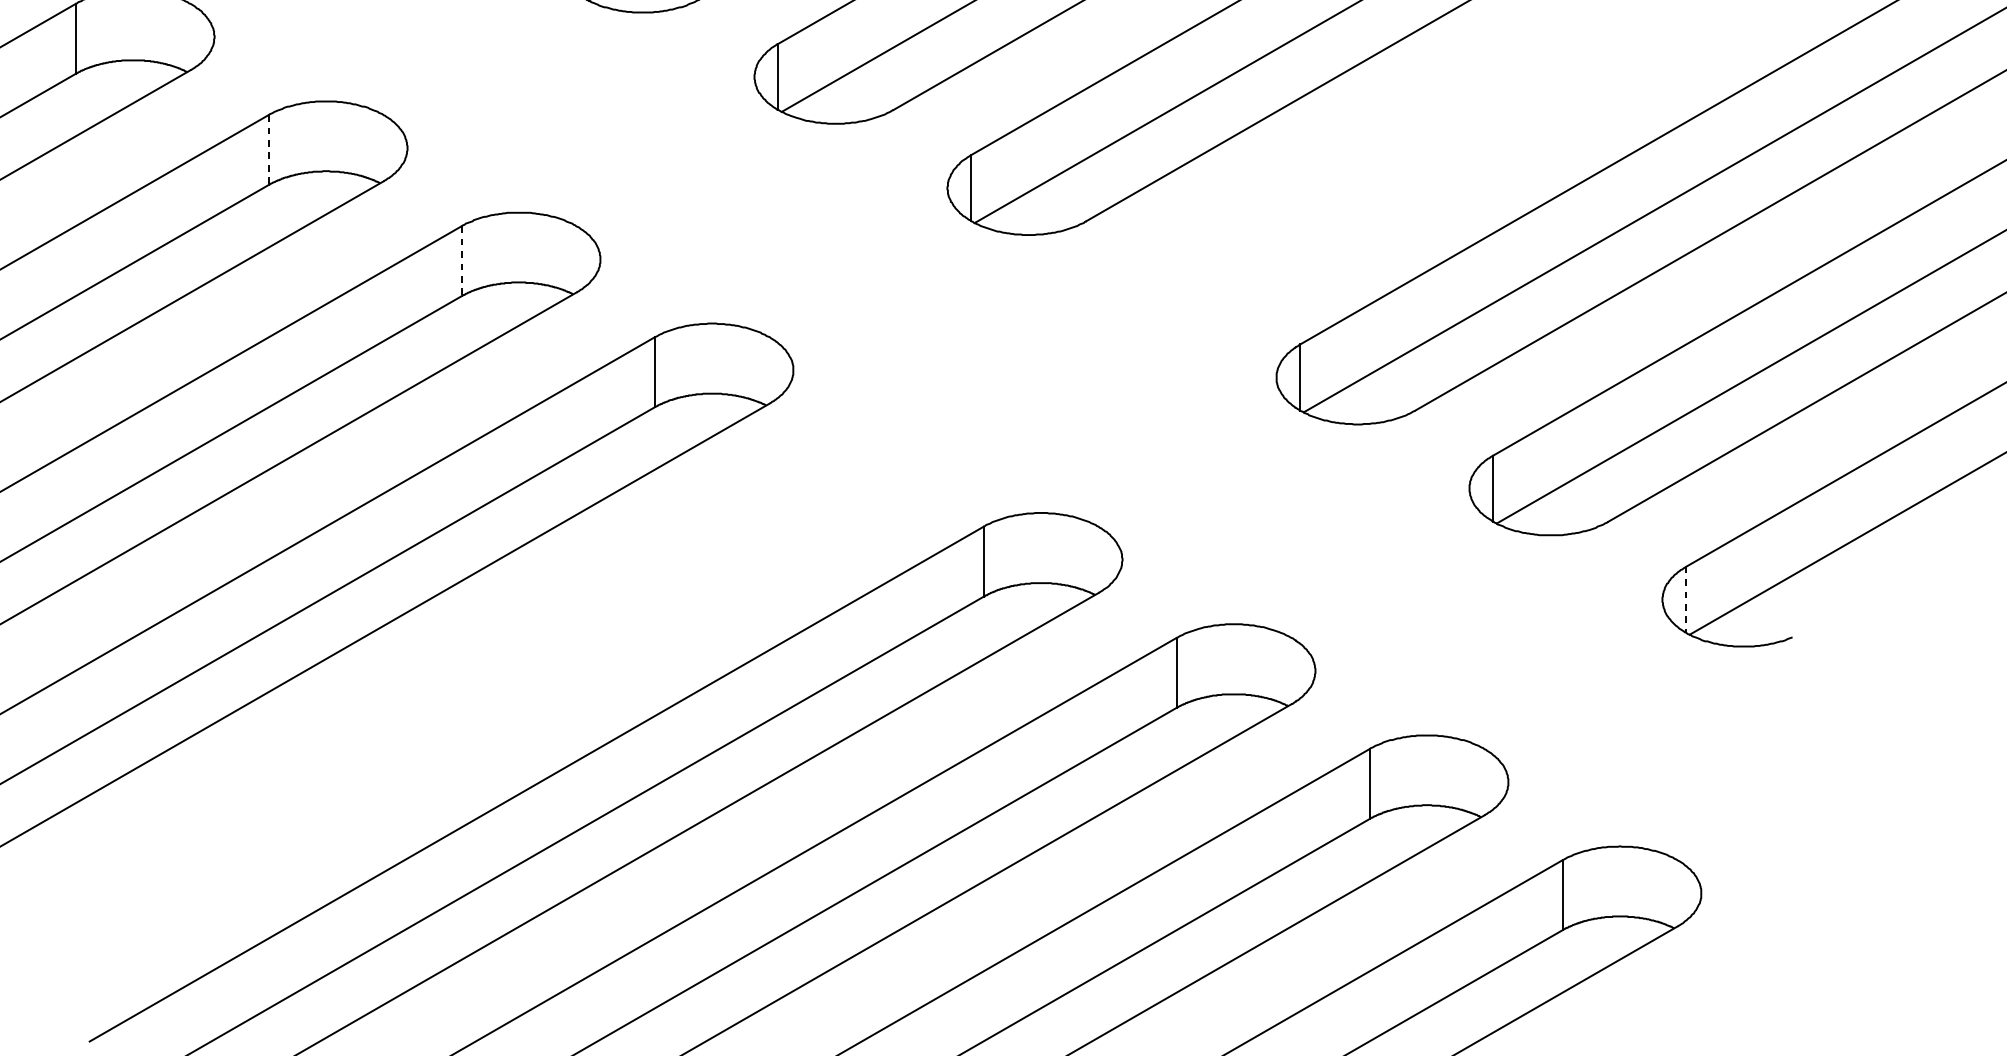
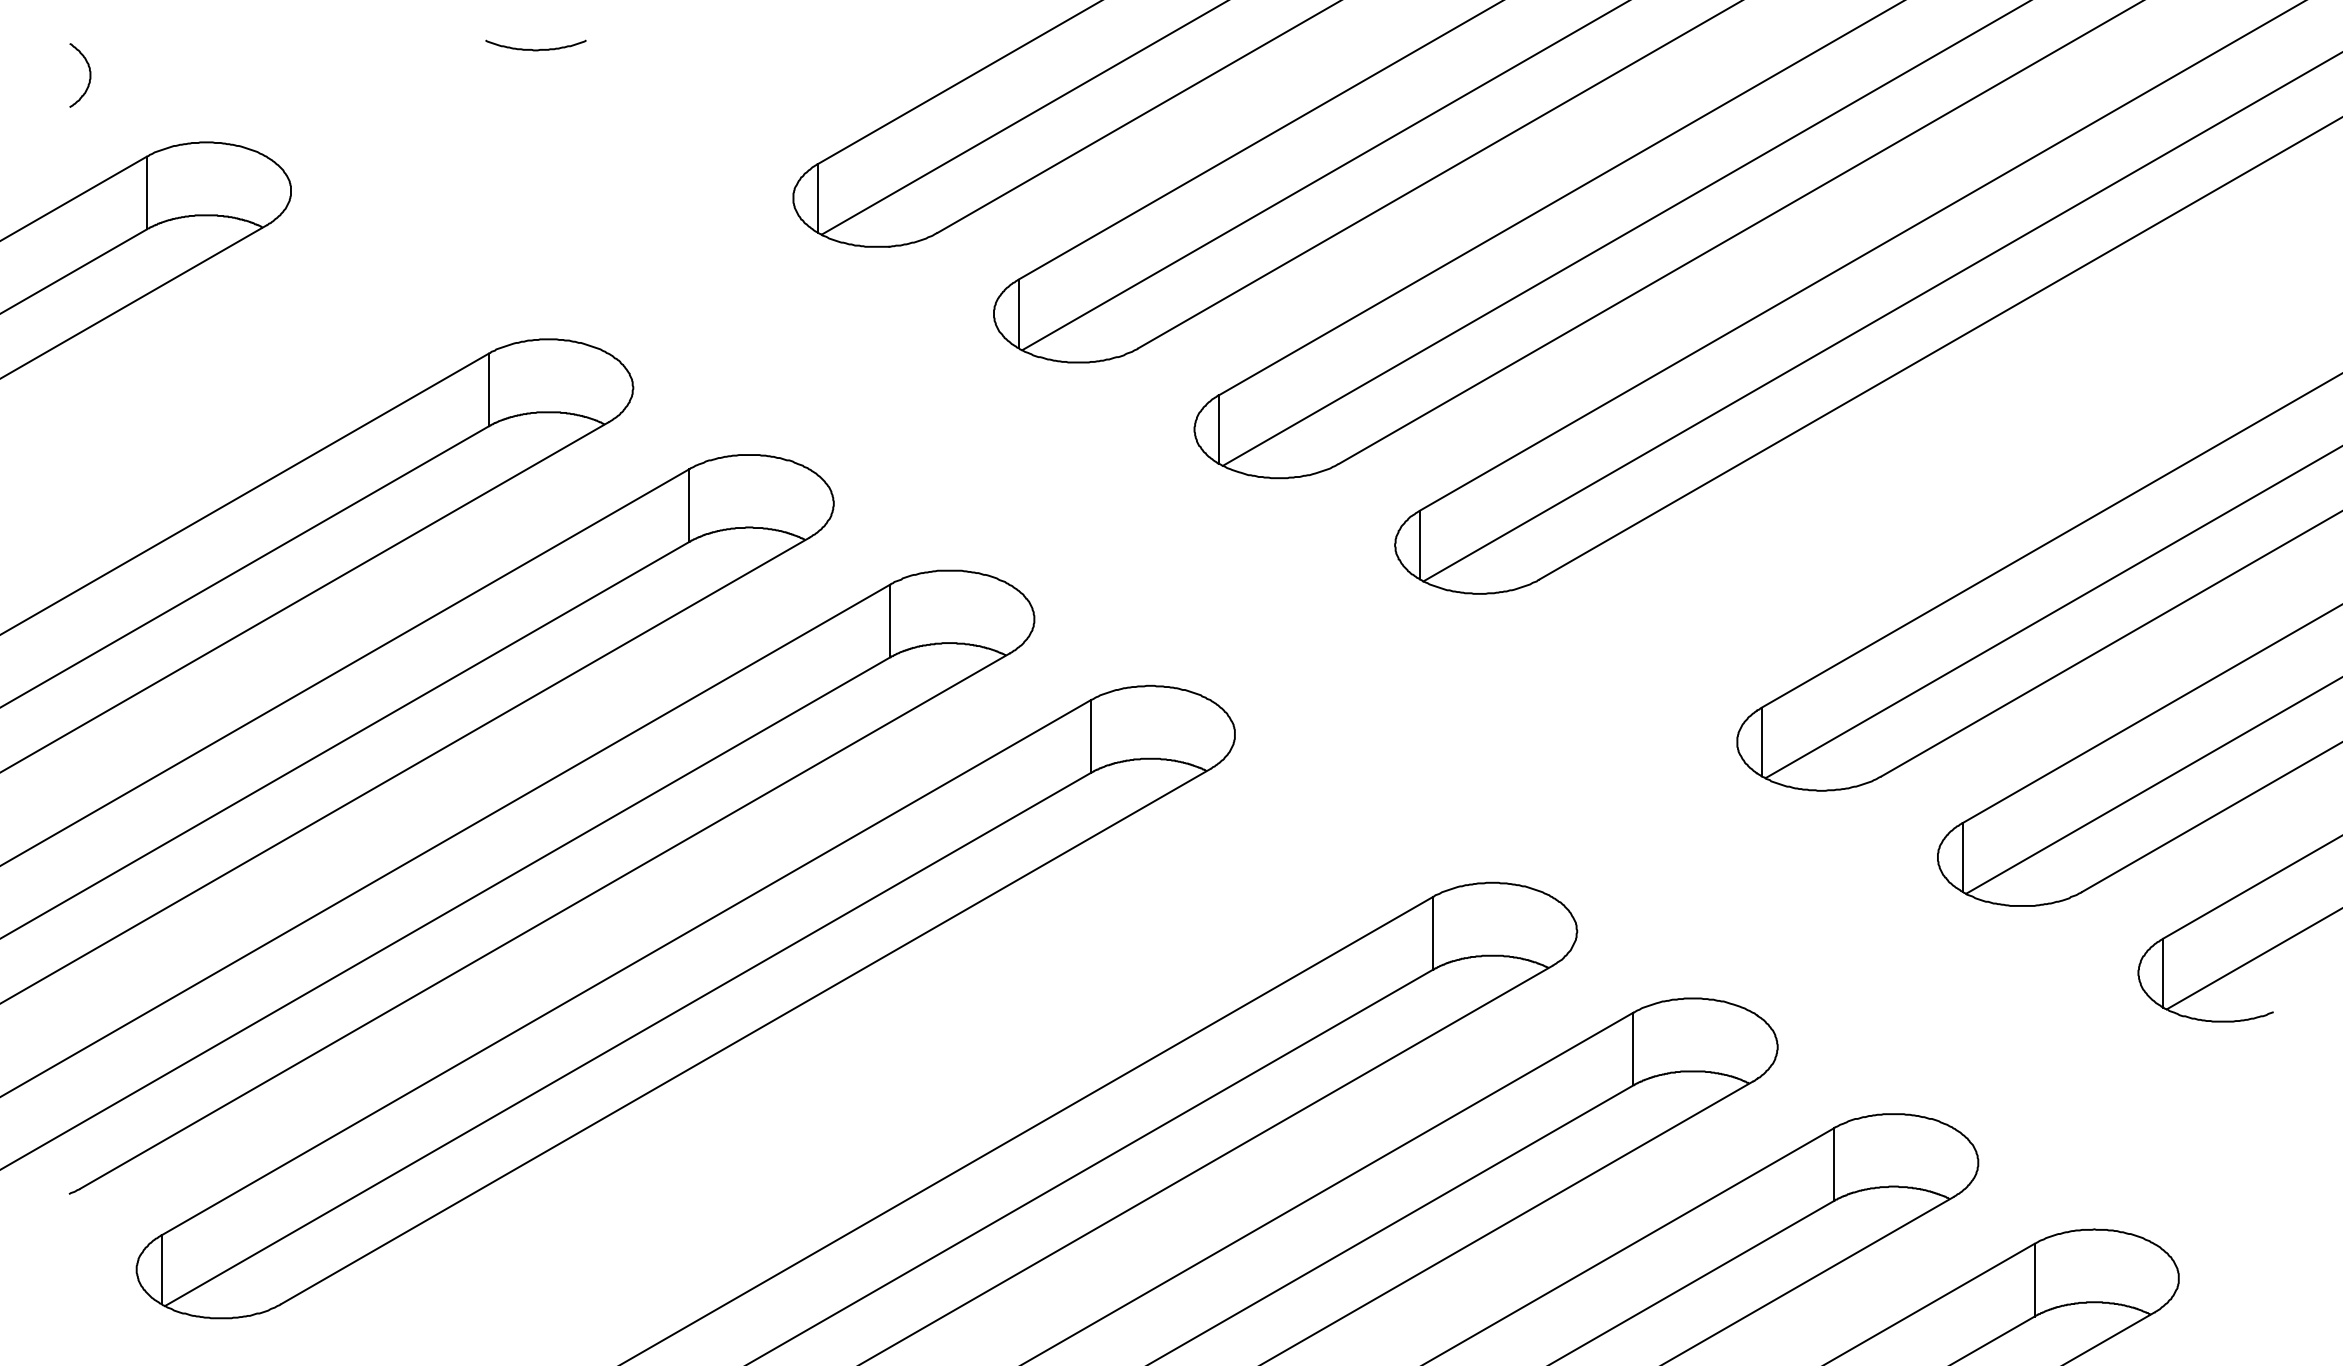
line: (268, 151) -> (689, 506), dashed -> solid
line: (462, 261) -> (890, 621), dashed -> solid
line: (1686, 600) -> (2163, 973), dashed -> solid

